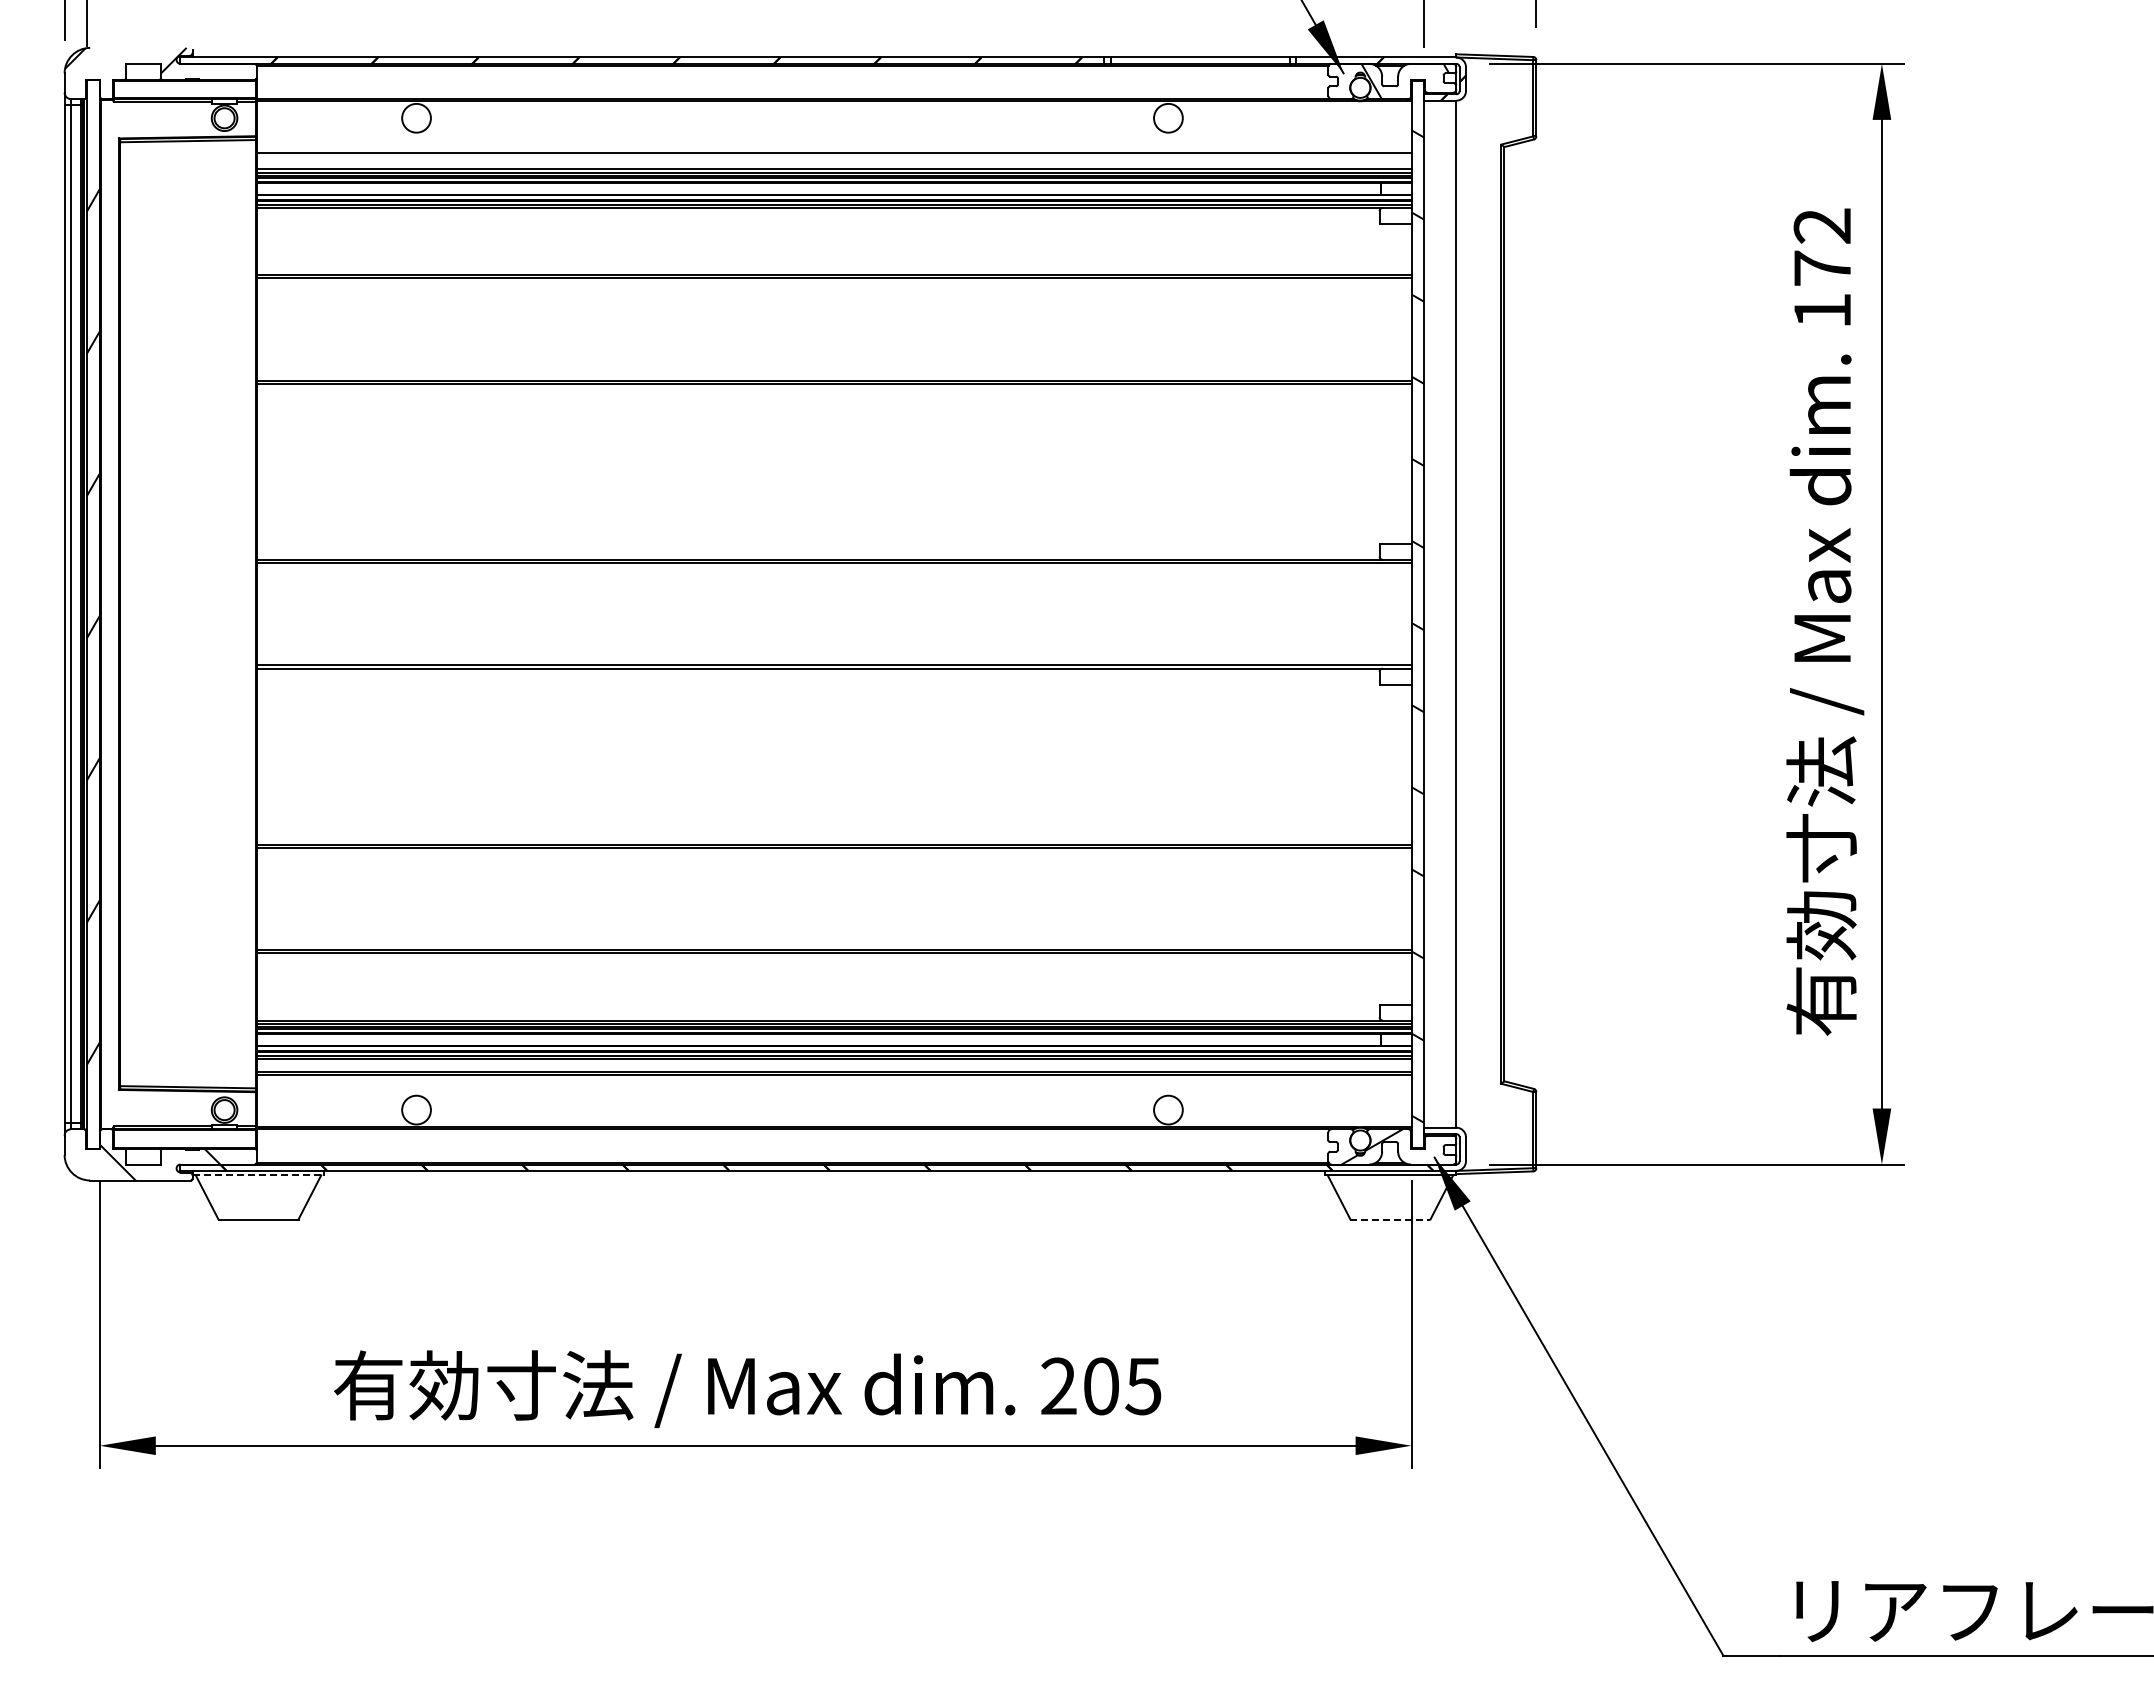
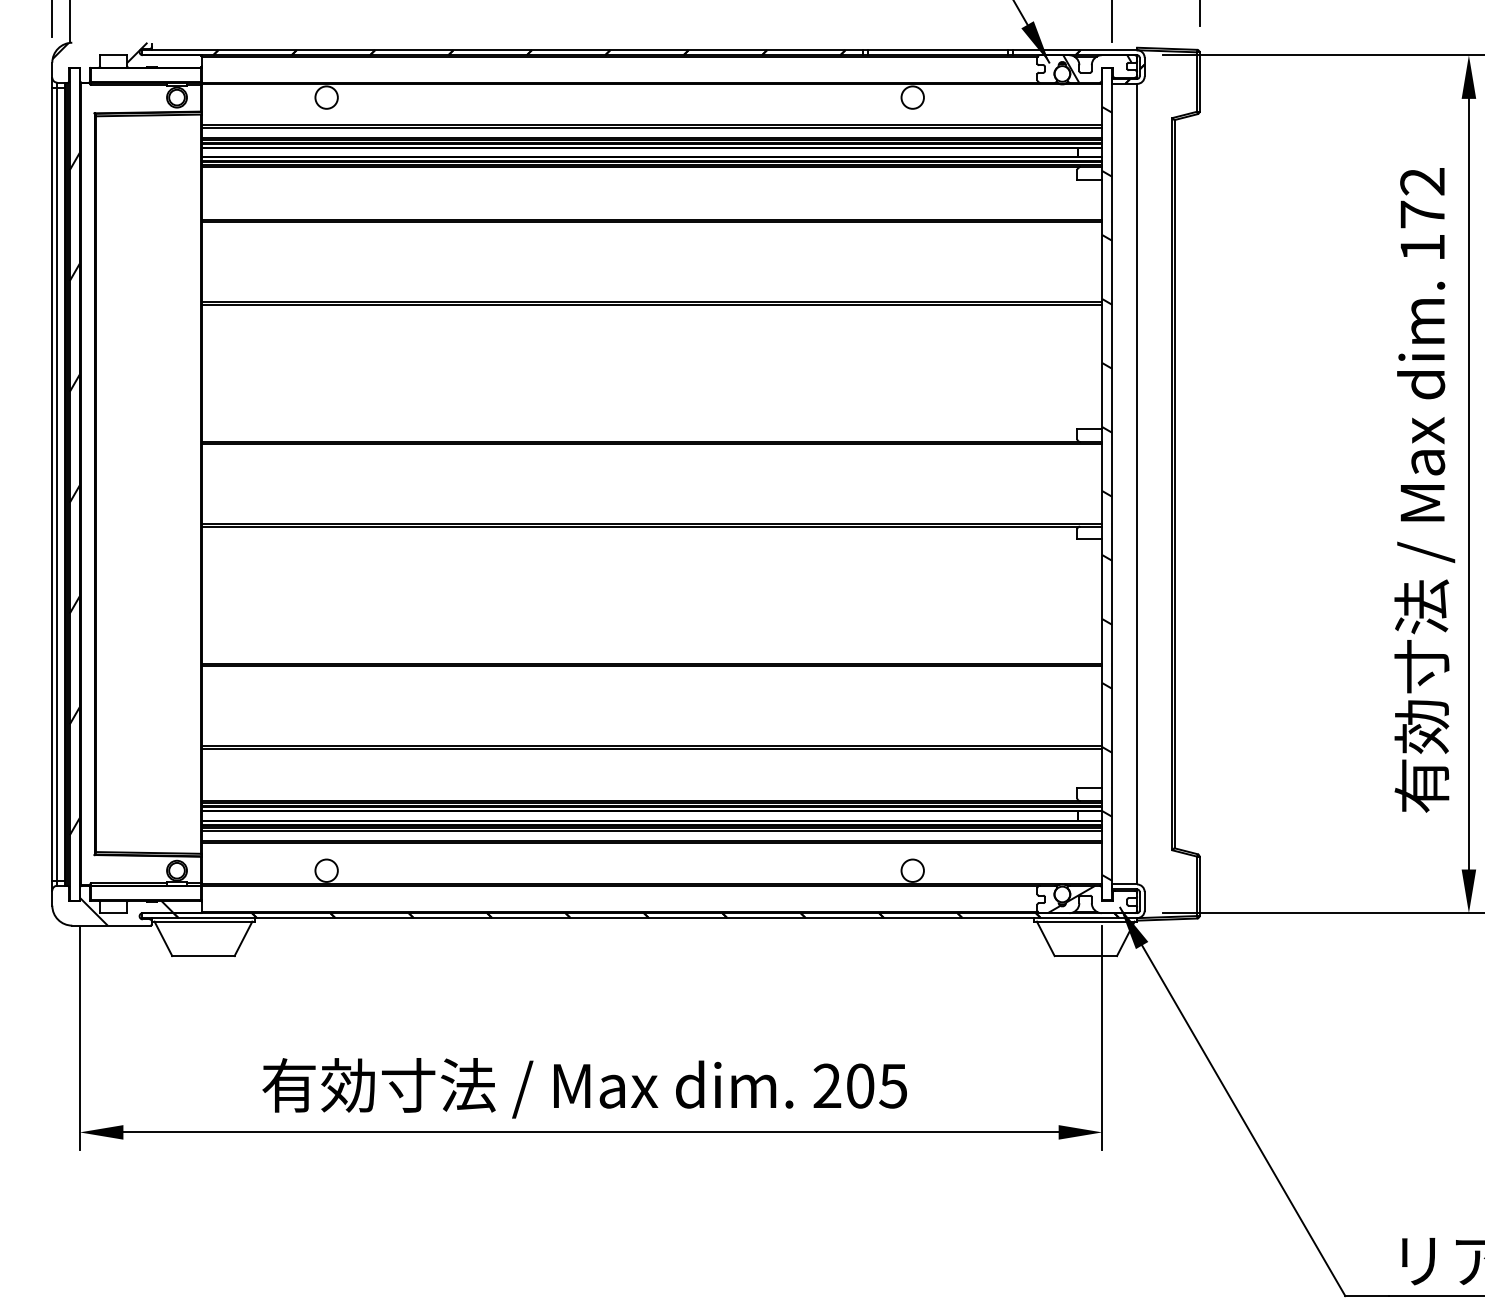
line: (833, 156) -> (651, 127), added
line: (258, 1175) -> (203, 921), dashed -> solid
line: (1390, 1219) -> (1085, 956), dashed -> solid

